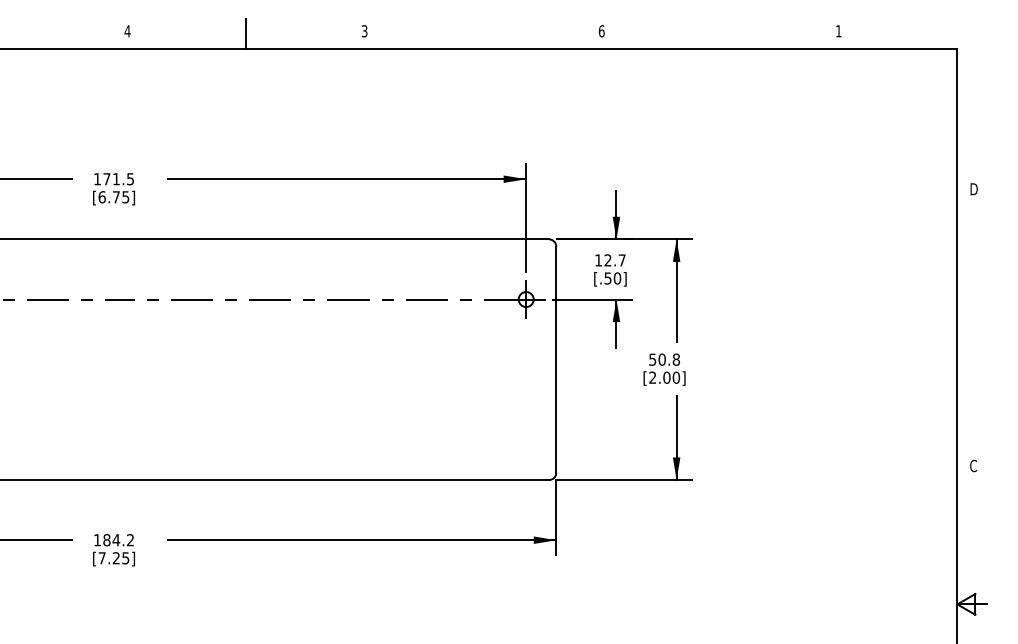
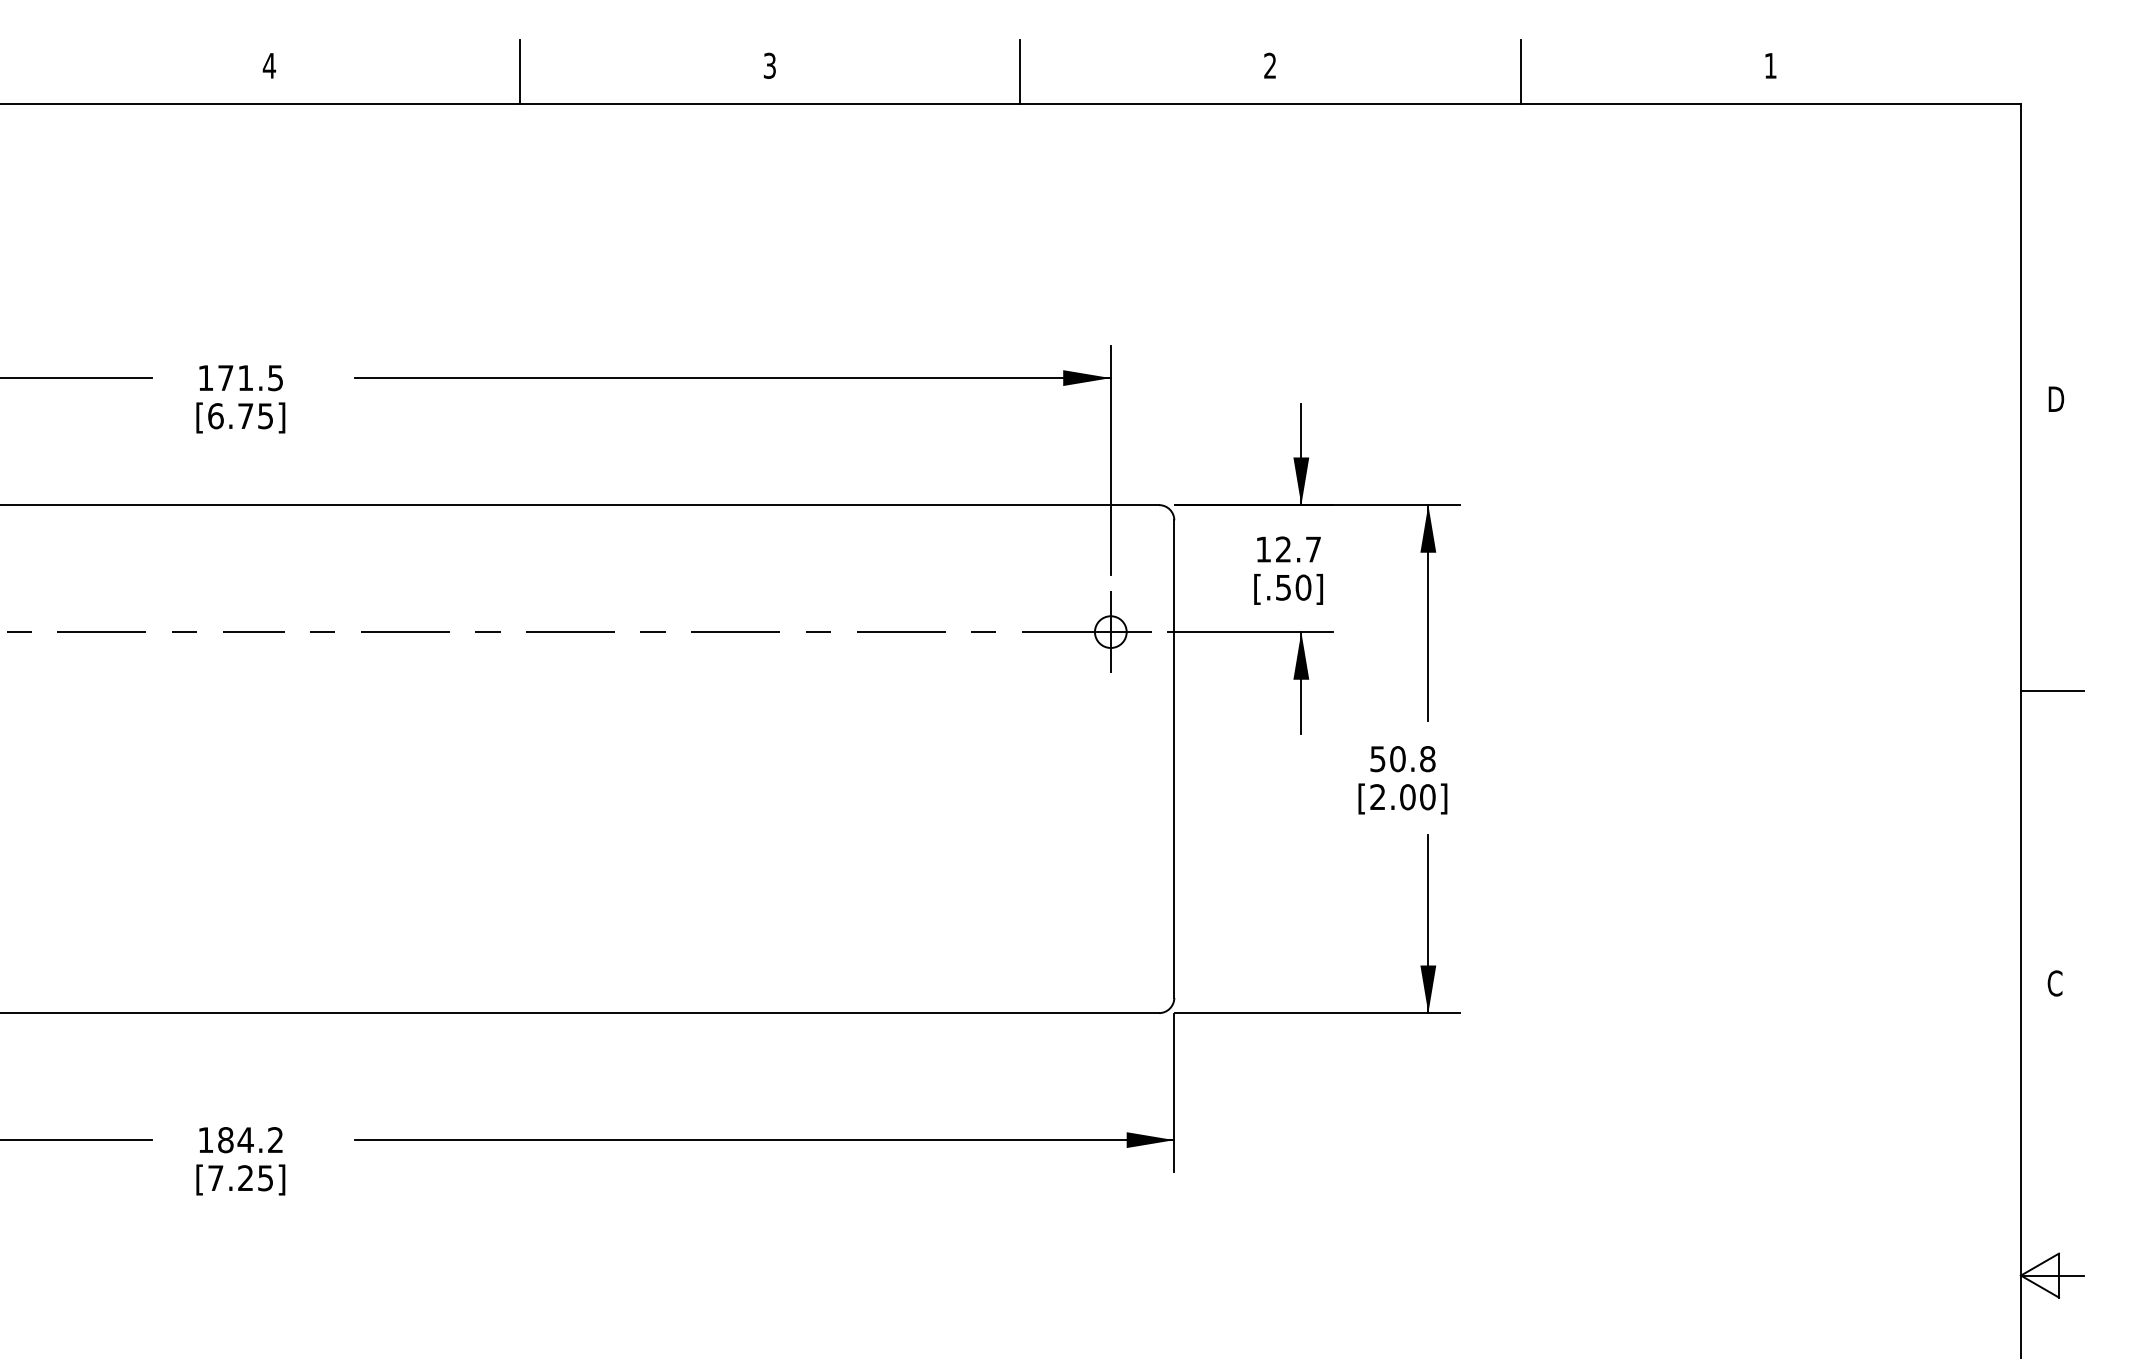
text: (601, 31) -> (1269, 66), 6 -> 2
line: (483, 34) -> (1020, 72), added
line: (720, 34) -> (1520, 72), added
line: (972, 327) -> (2052, 691), added

